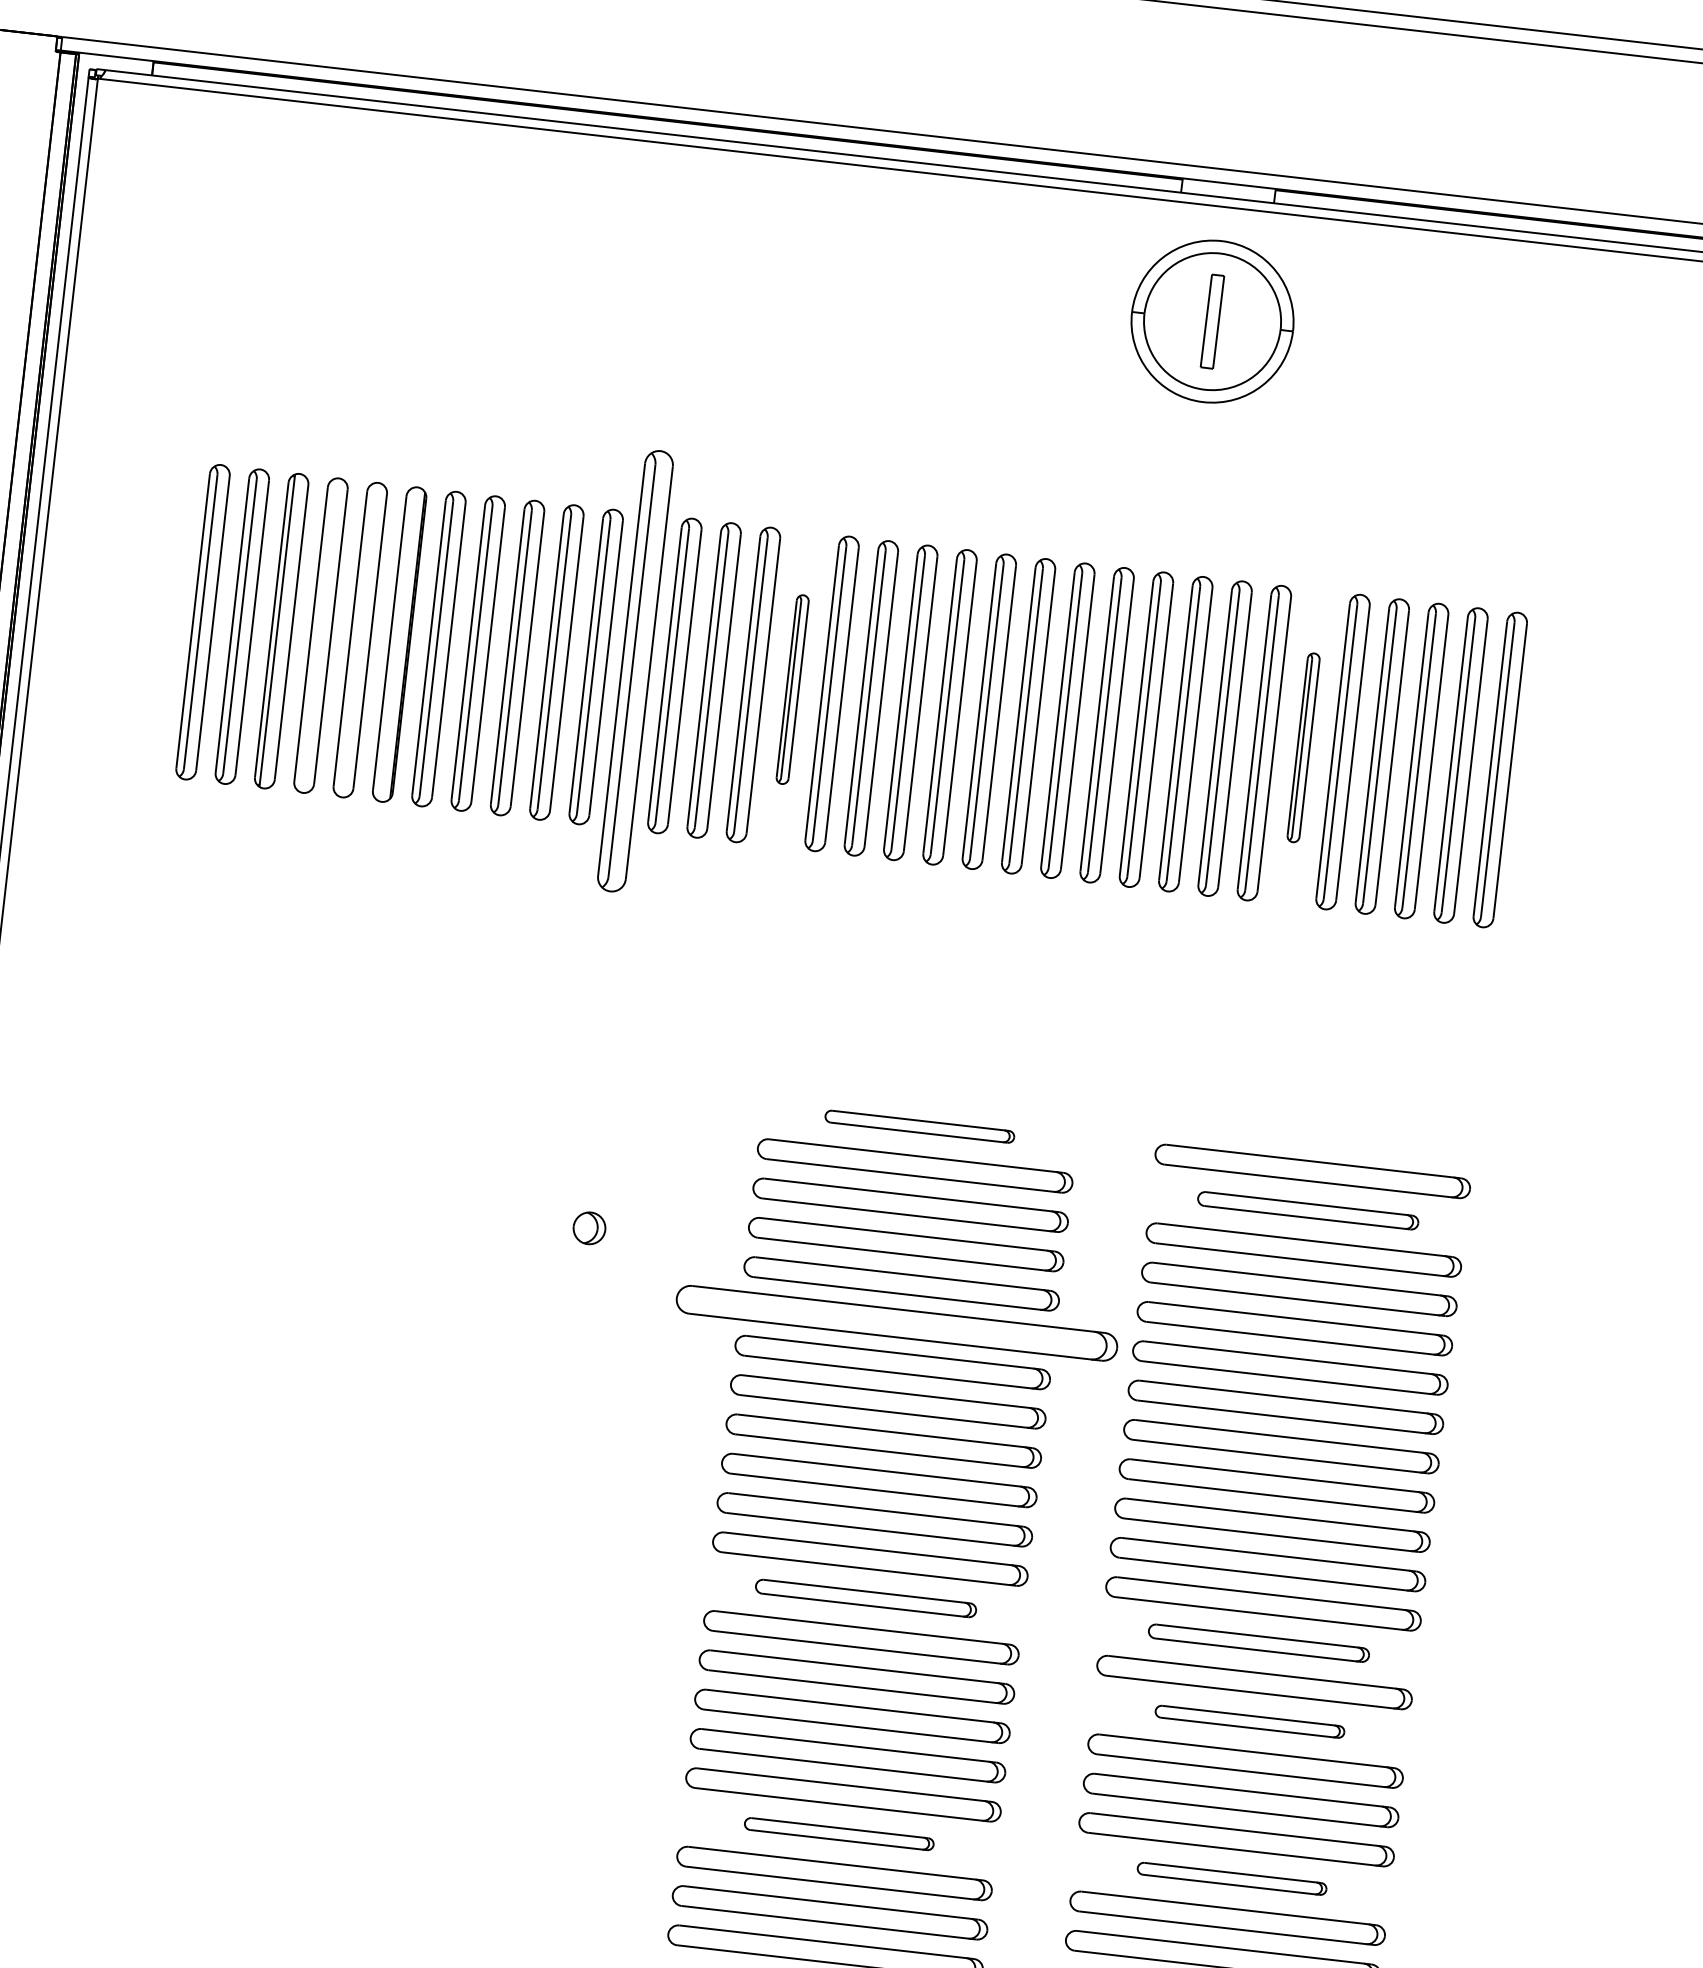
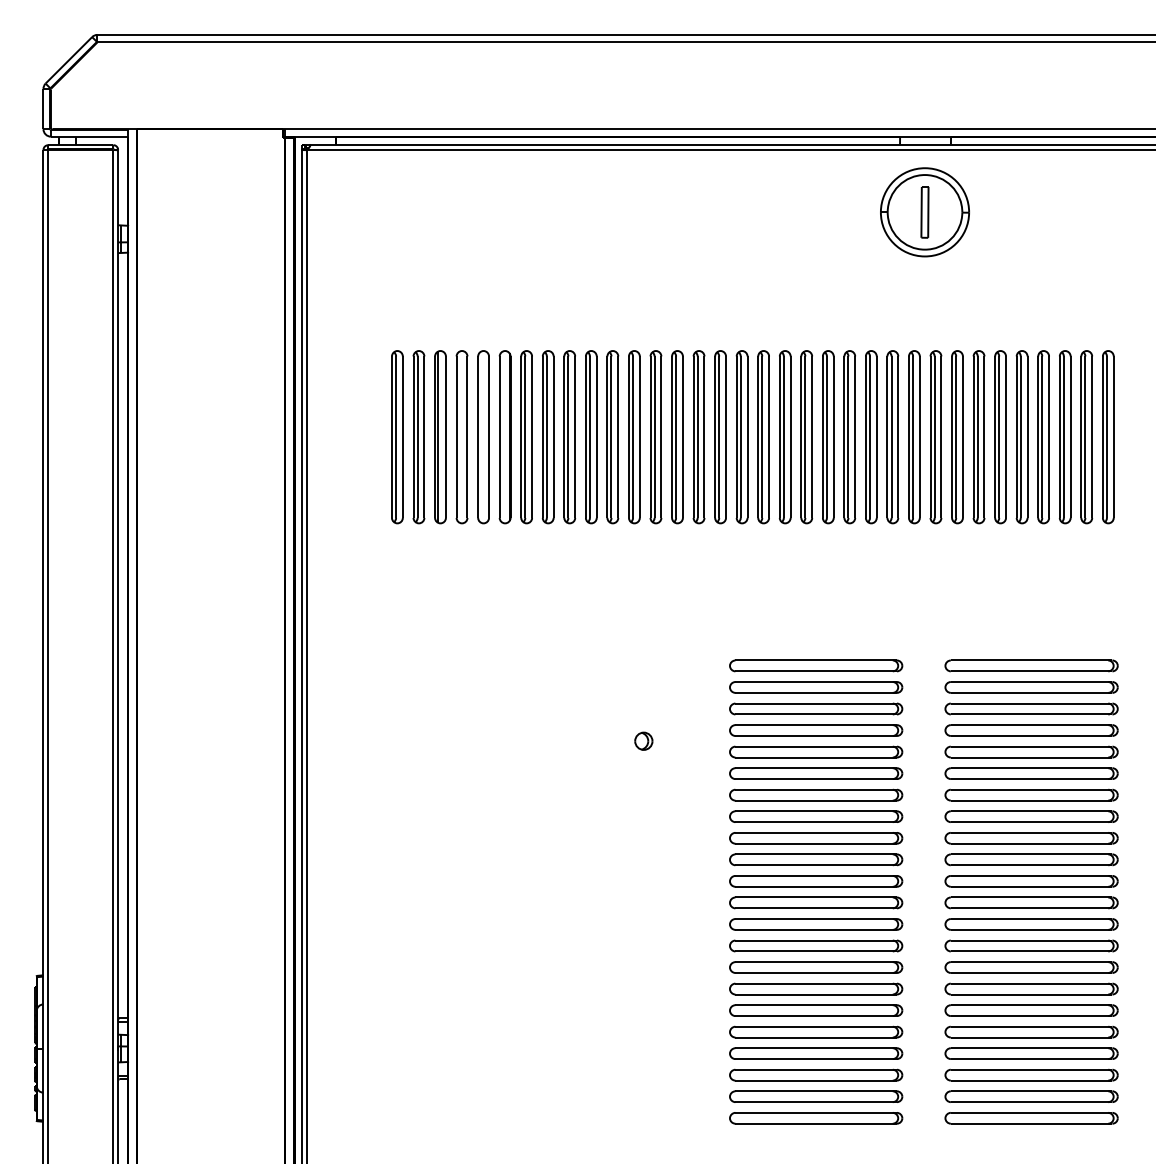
part: (635, 672) -> (634, 437), size x0.71
part: (792, 689) -> (720, 437), size x1.67
part: (1303, 748) -> (1000, 437), size x1.67
part: (920, 1125) -> (816, 665), size x1.67
part: (1308, 1210) -> (1031, 687), size x1.43
part: (897, 1323) -> (816, 773), size x0.71
part: (866, 1598) -> (816, 924), size x1.43
part: (1258, 1643) -> (1031, 924), size x1.43
part: (1249, 1721) -> (1031, 967), size x1.67
part: (839, 1834) -> (816, 1053), size x1.67
part: (1231, 1878) -> (1031, 1053), size x1.67

